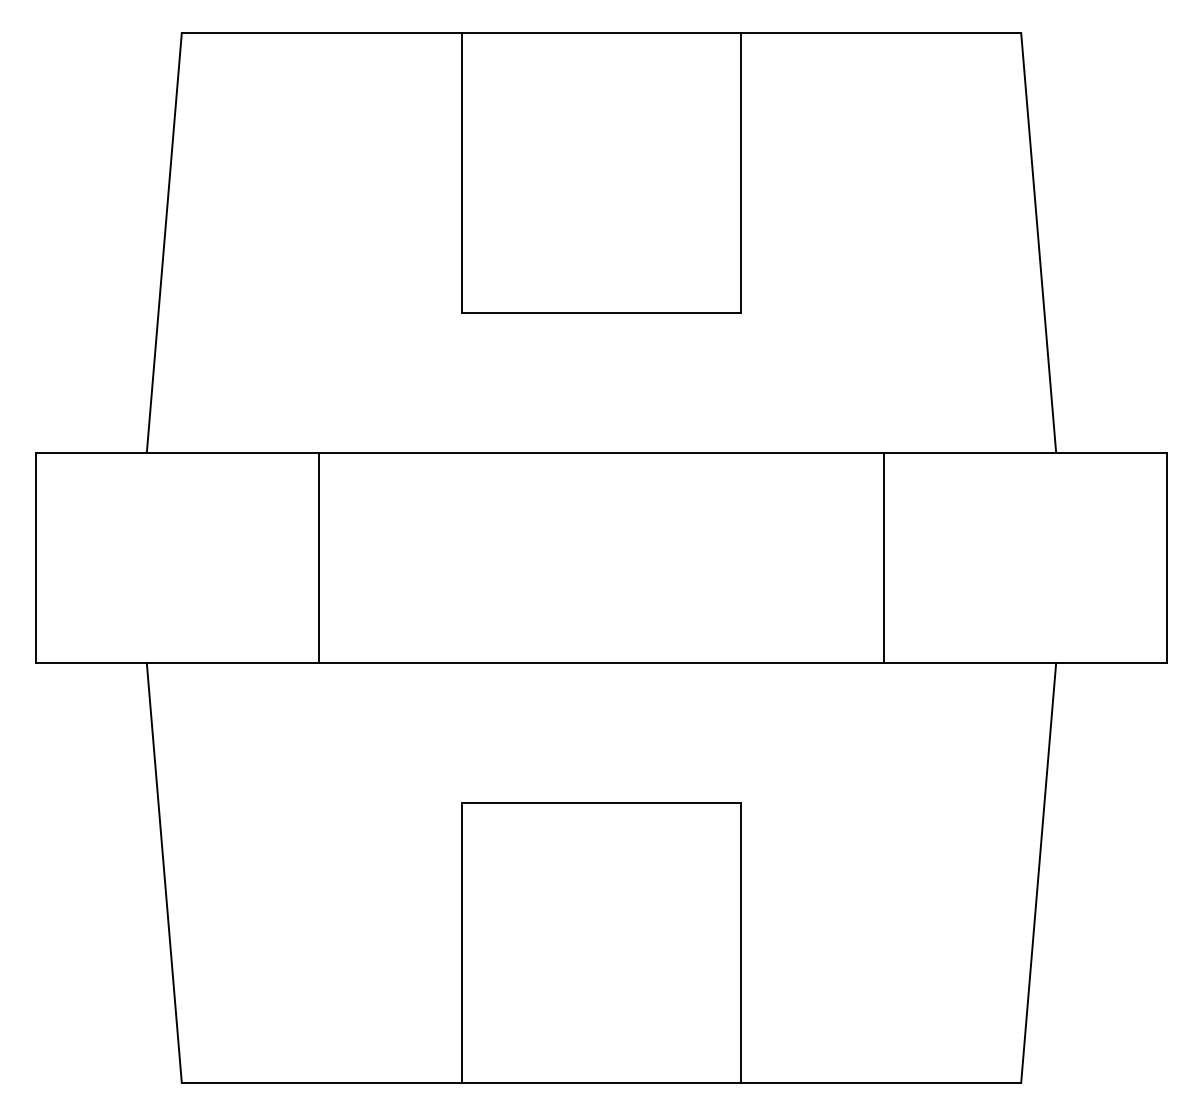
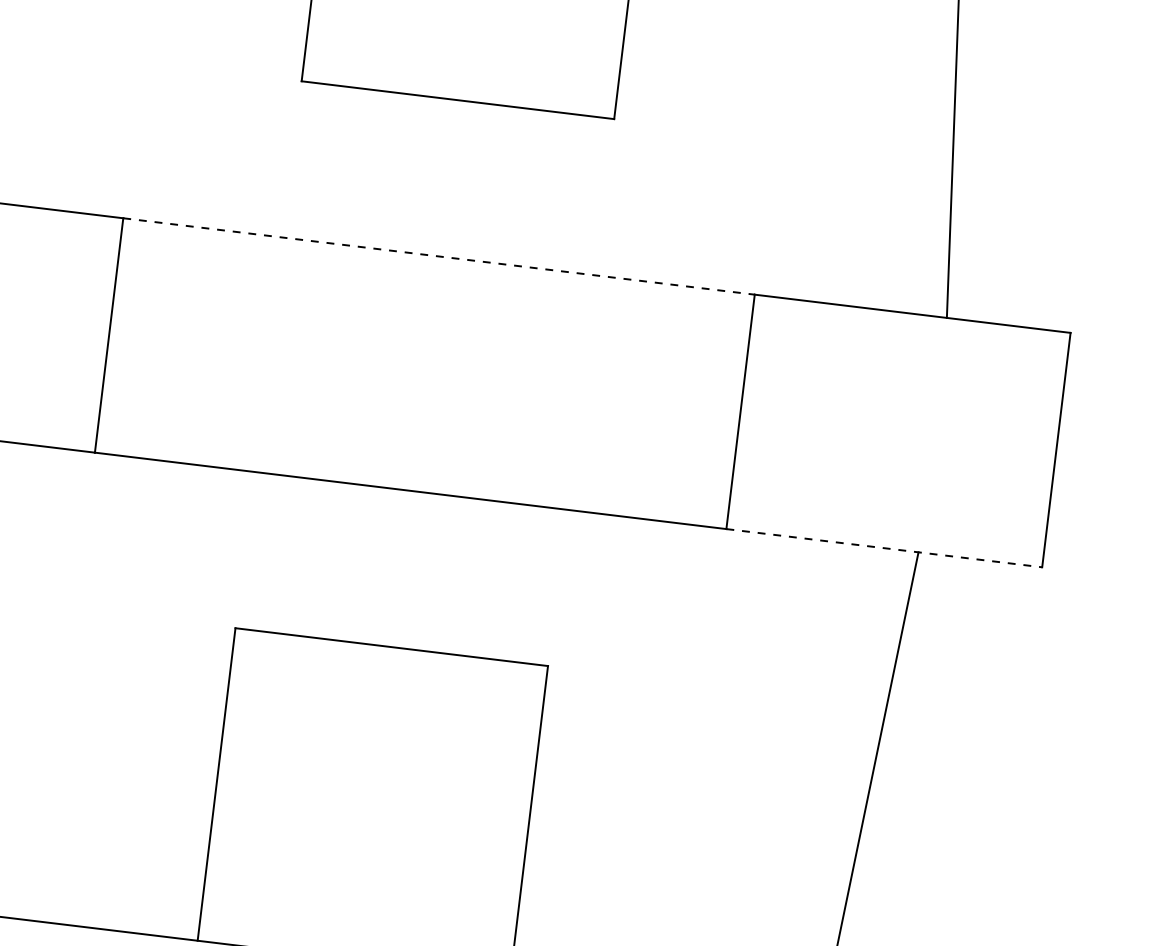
line: (601, 453) -> (438, 256), solid -> dashed
line: (1026, 662) -> (885, 547), solid -> dashed

